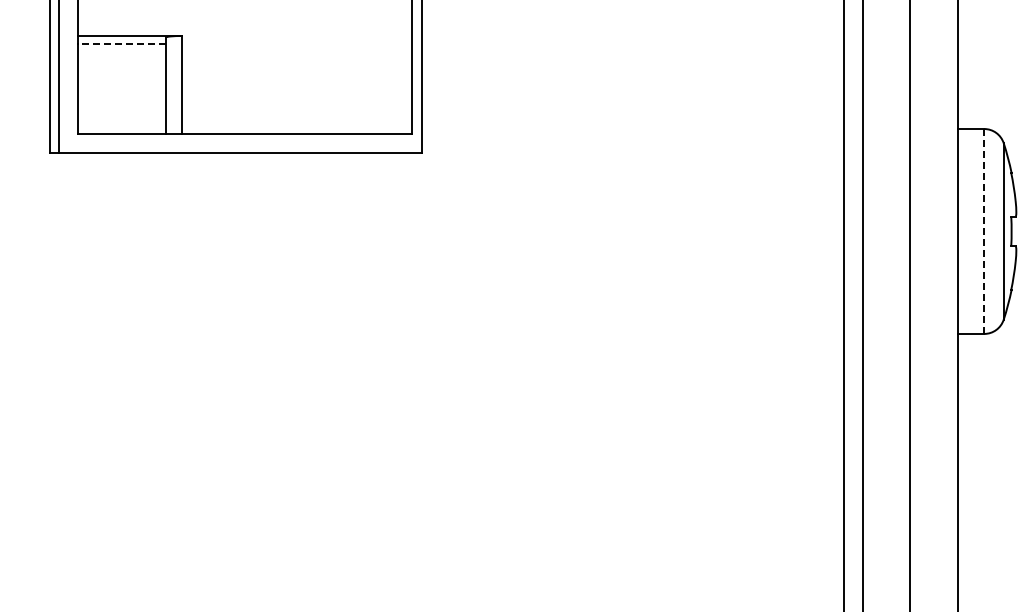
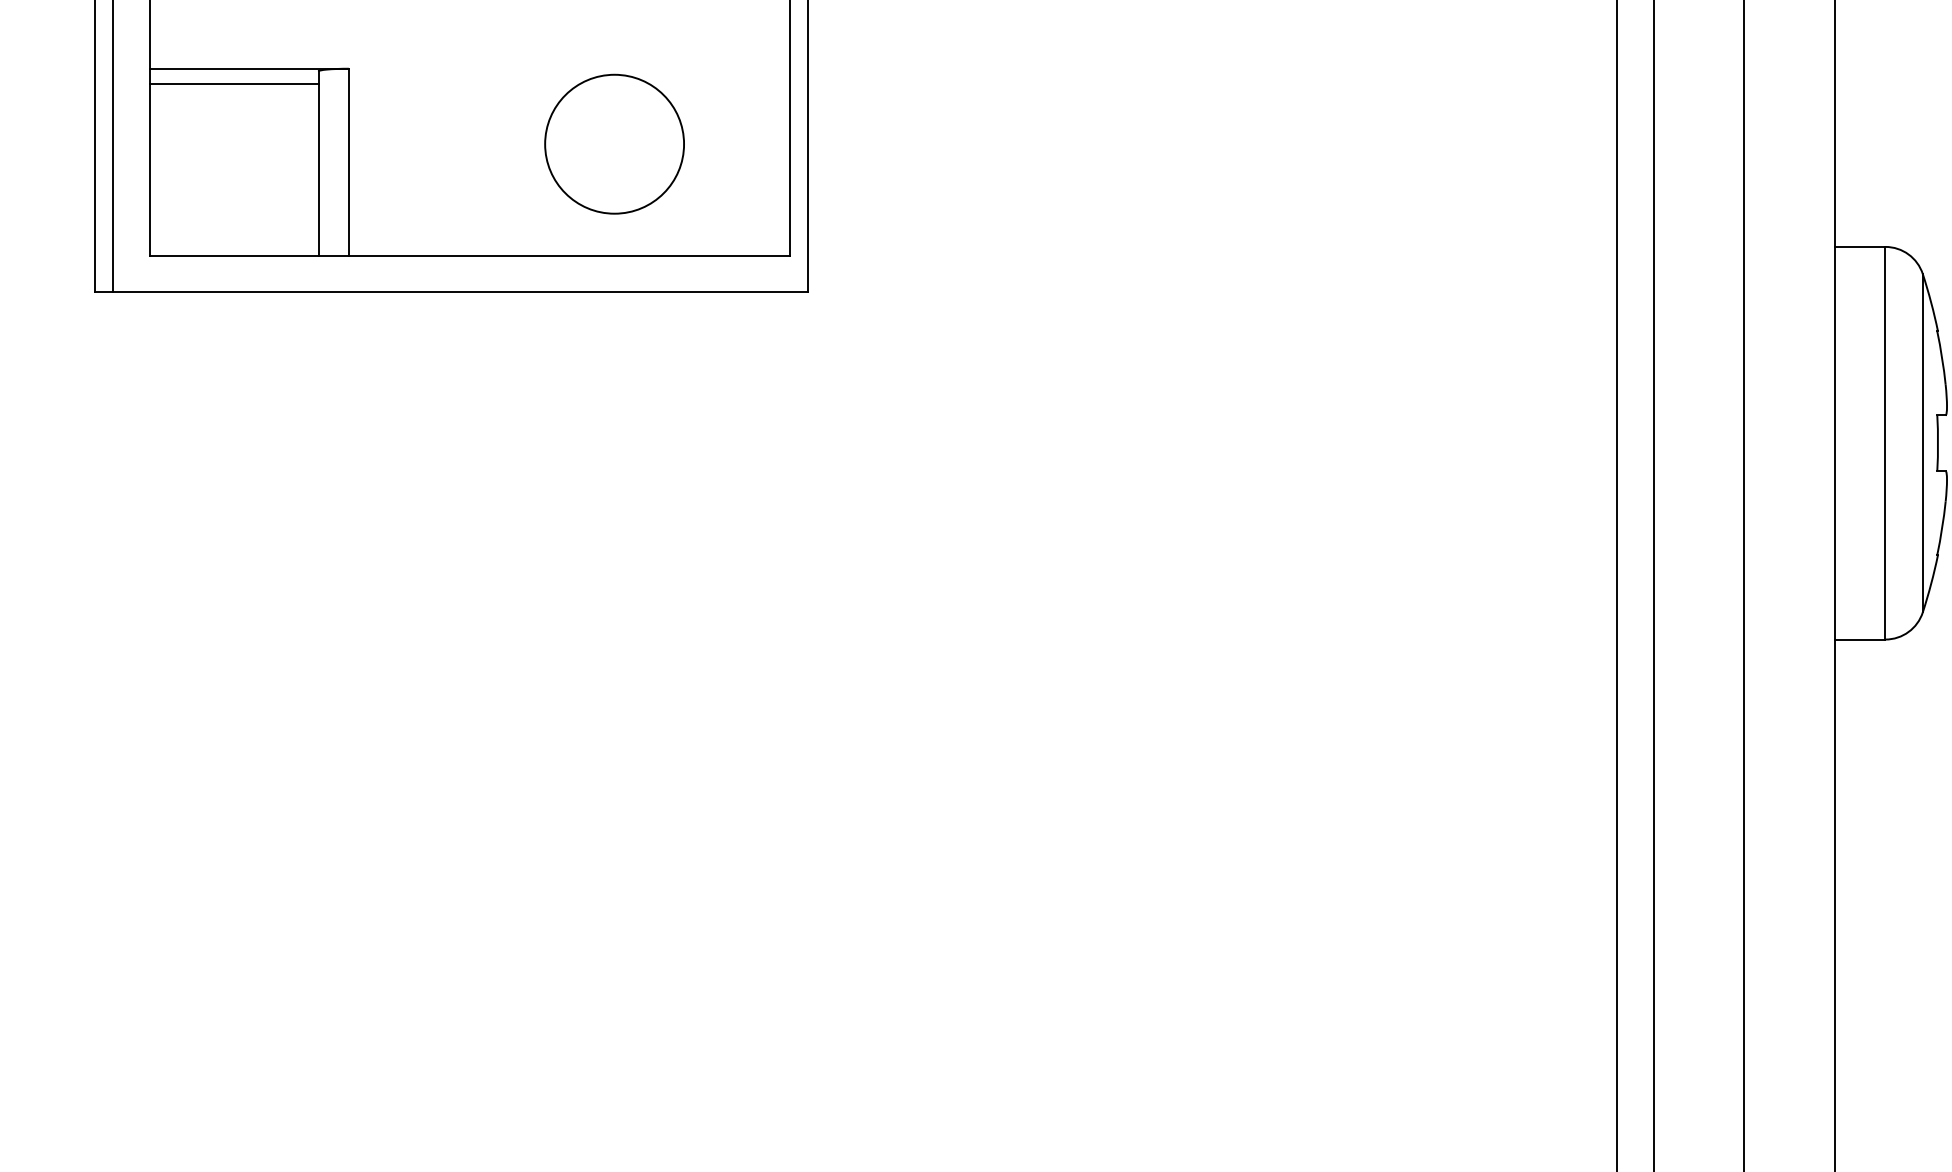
line: (121, 43) -> (232, 83), dashed -> solid
circle: (320, 75) -> (613, 144), added
line: (984, 230) -> (1886, 441), dashed -> solid

